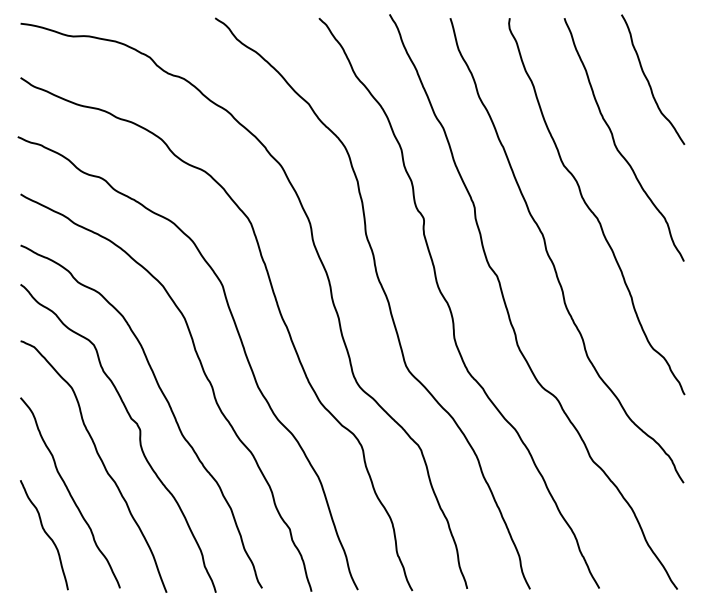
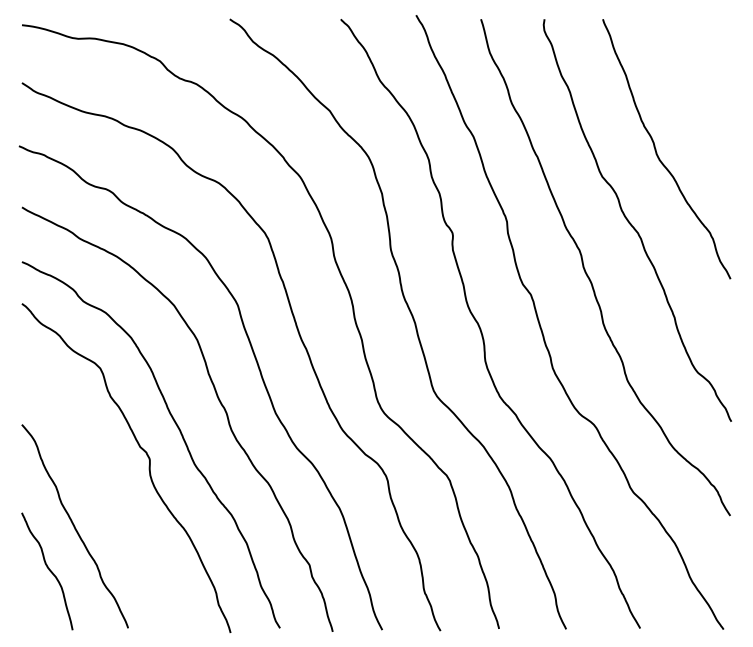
curve: (649, 81) -> (693, 86), removed
curve: (101, 463) -> (108, 494), removed

